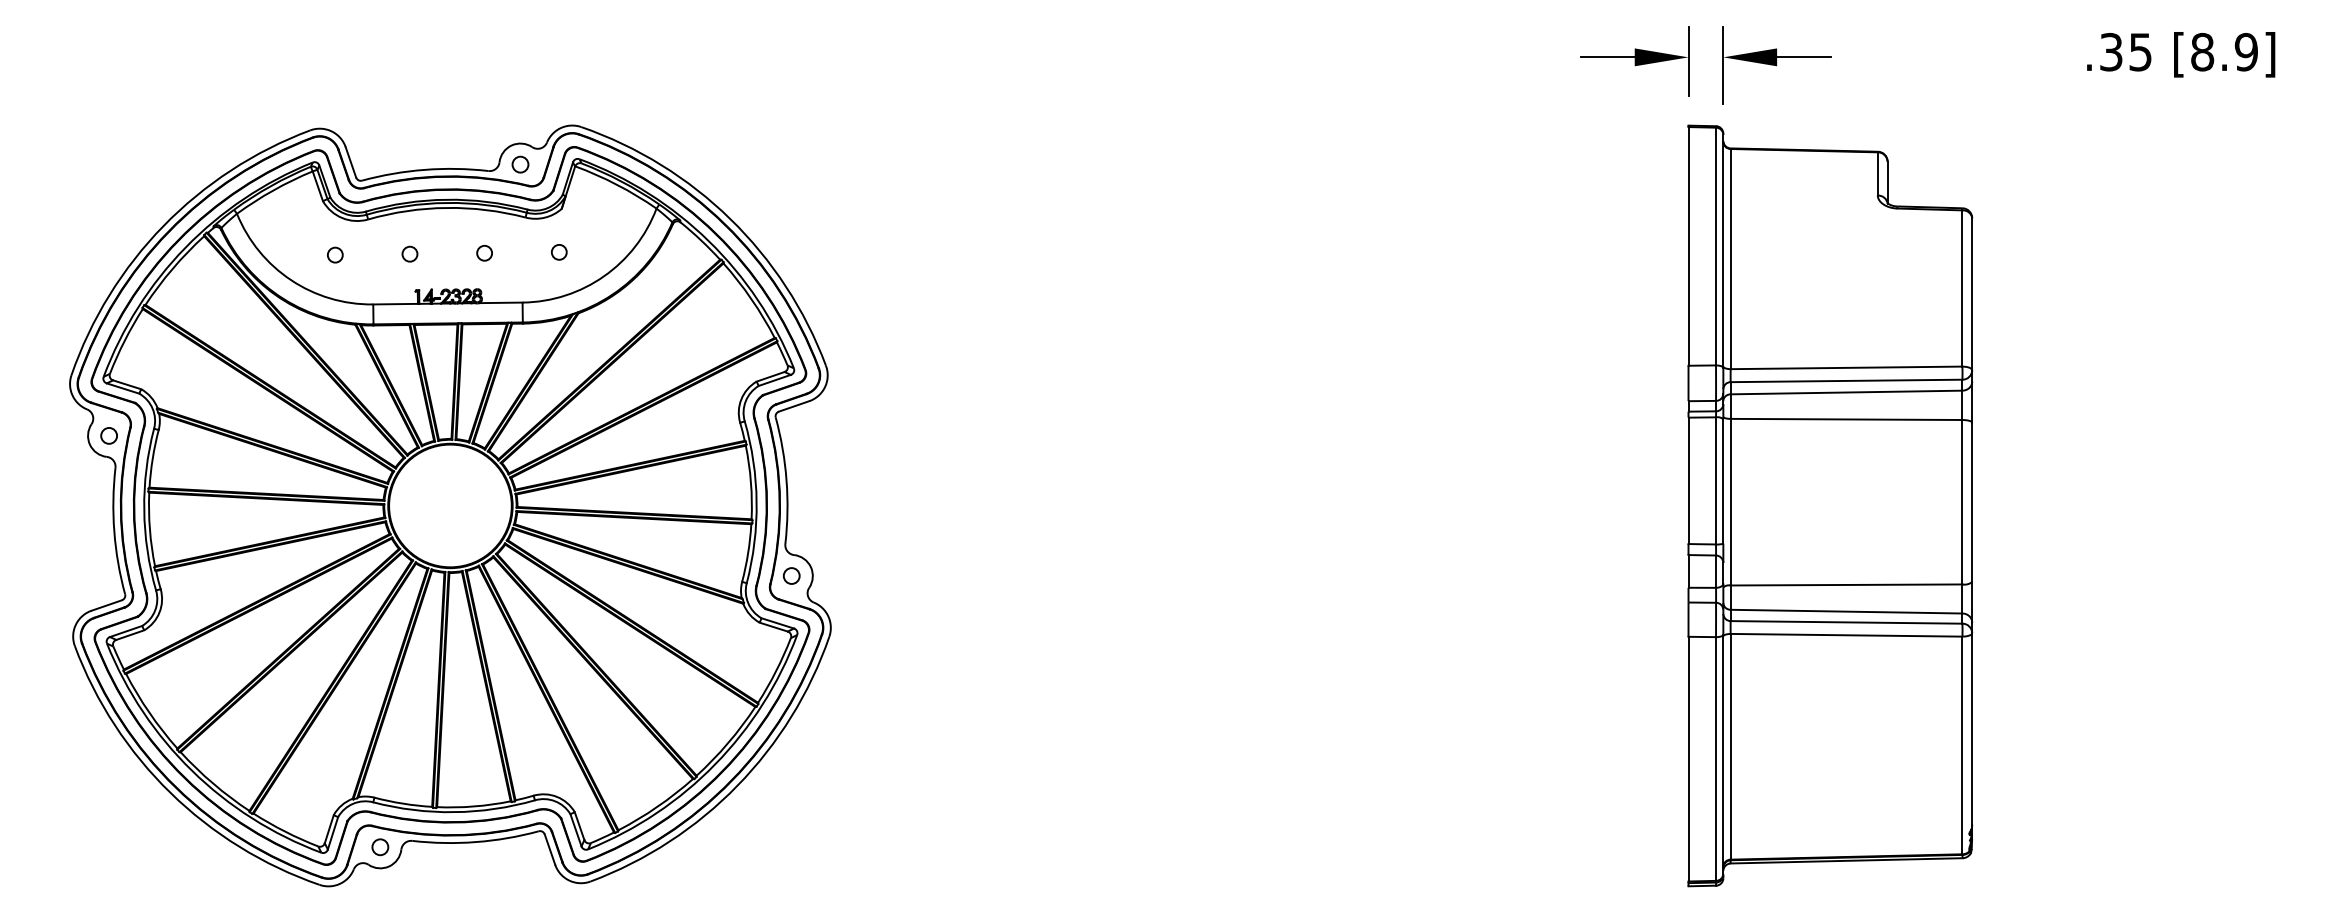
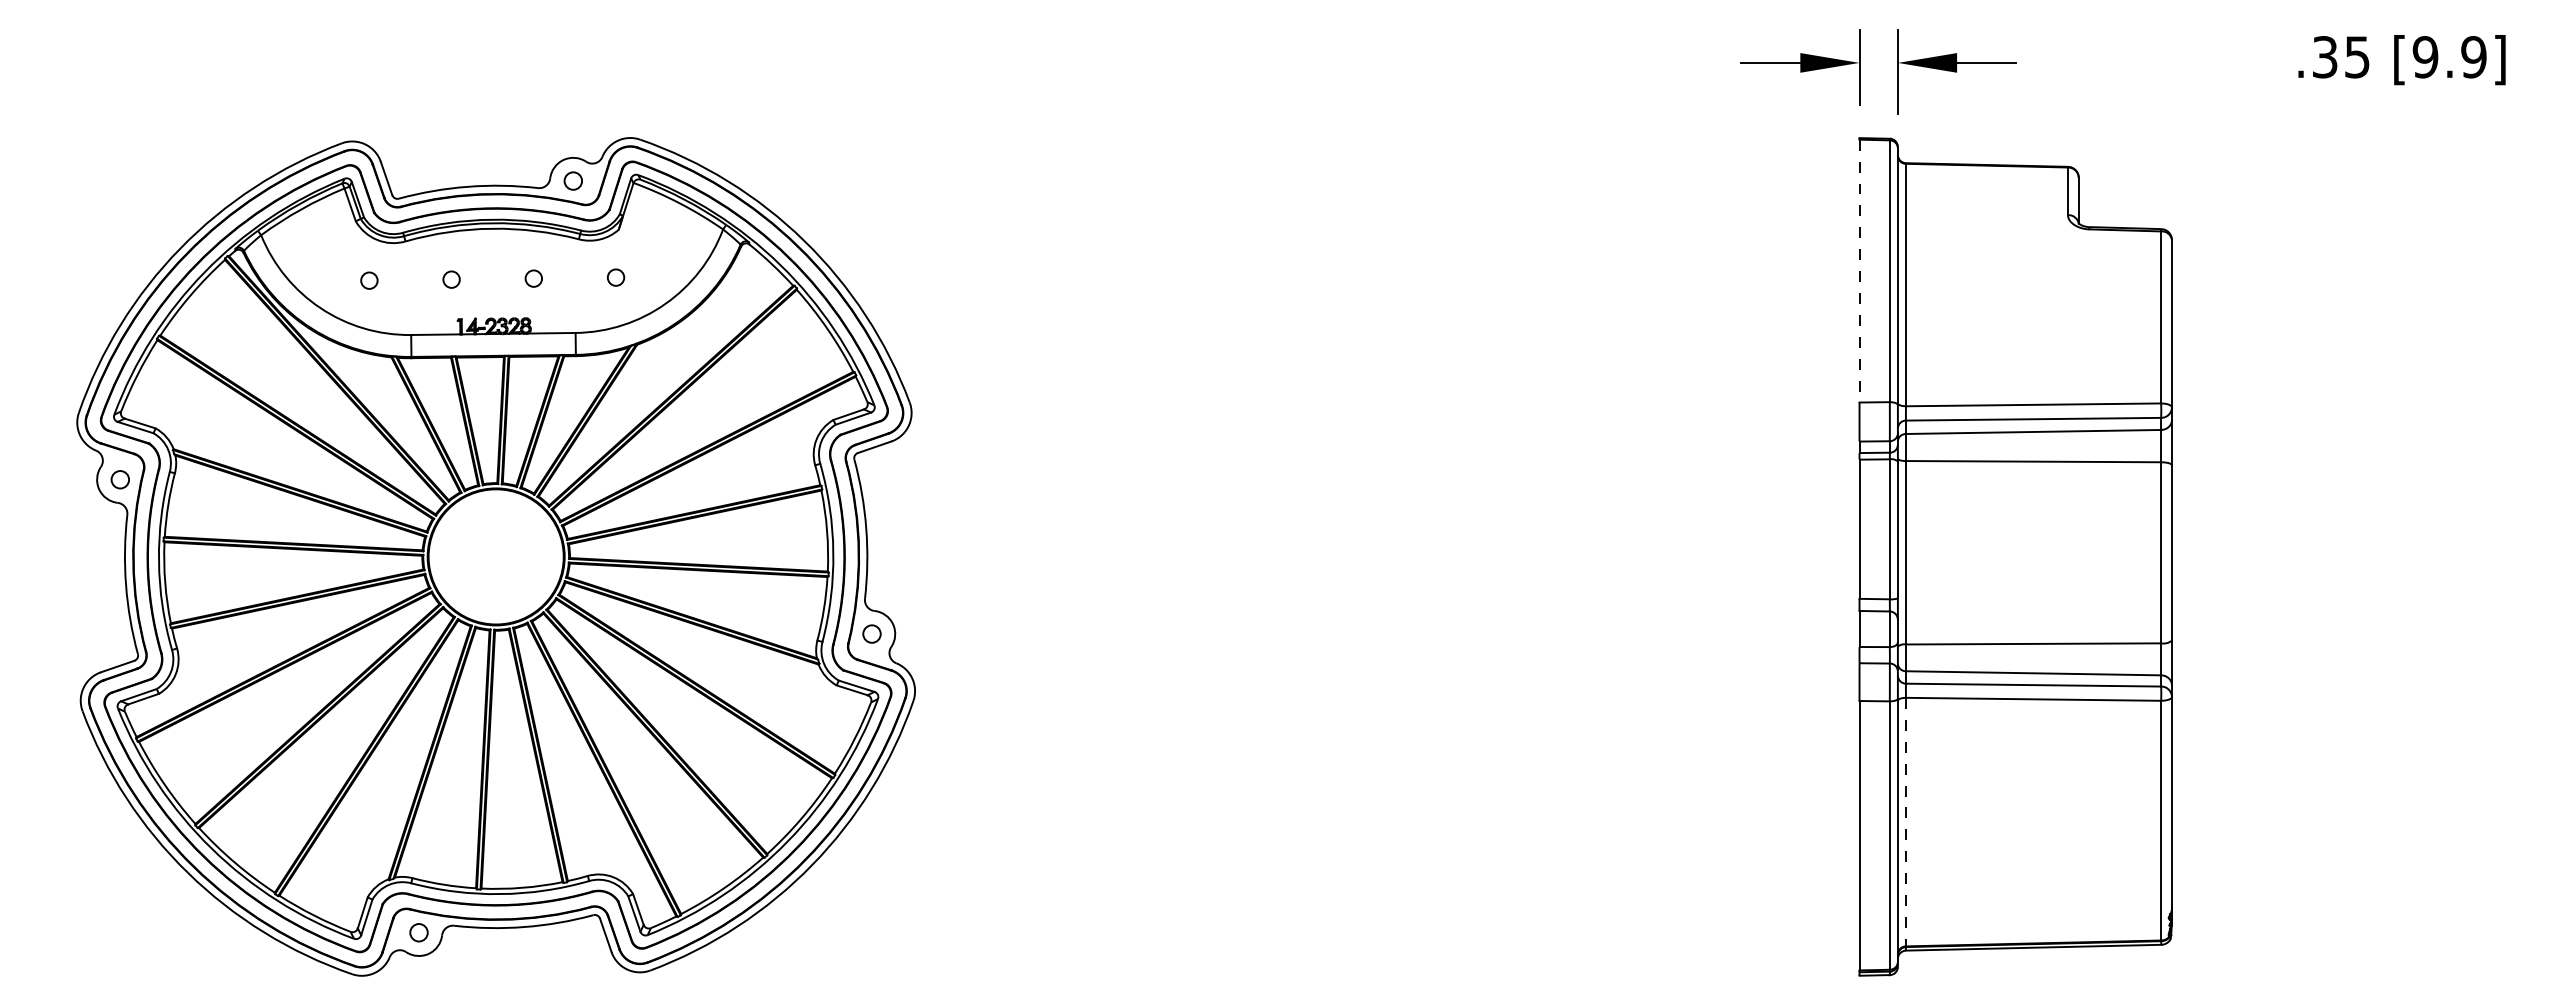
text: (2202, 52) -> (2425, 57), [8.9] -> [9.9]
line: (1688, 246) -> (1859, 271), solid -> dashed
line: (1730, 747) -> (1905, 822), solid -> dashed

